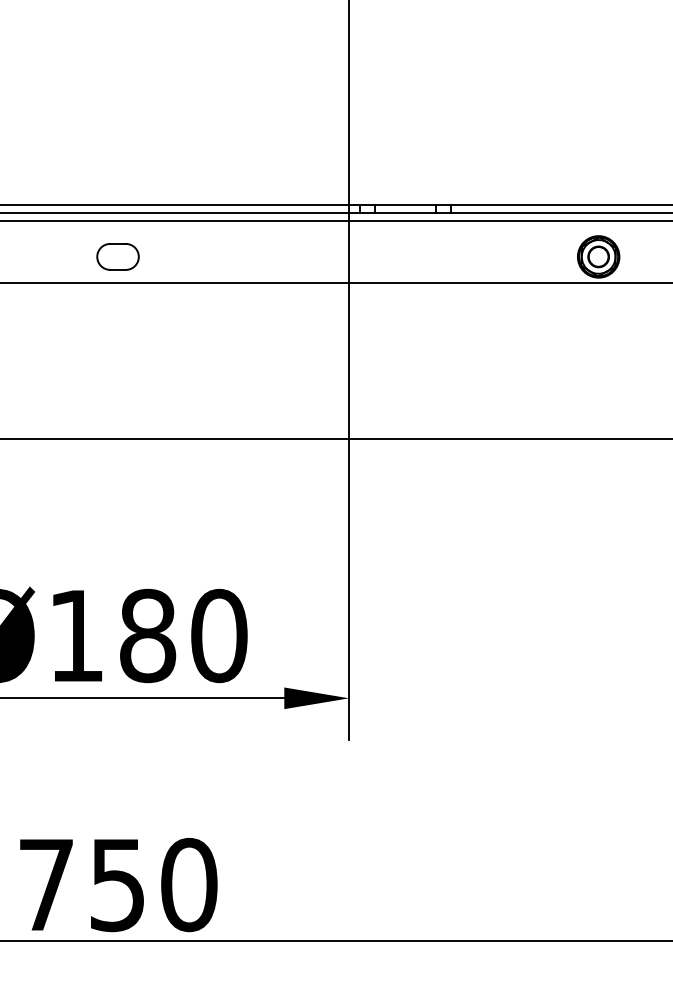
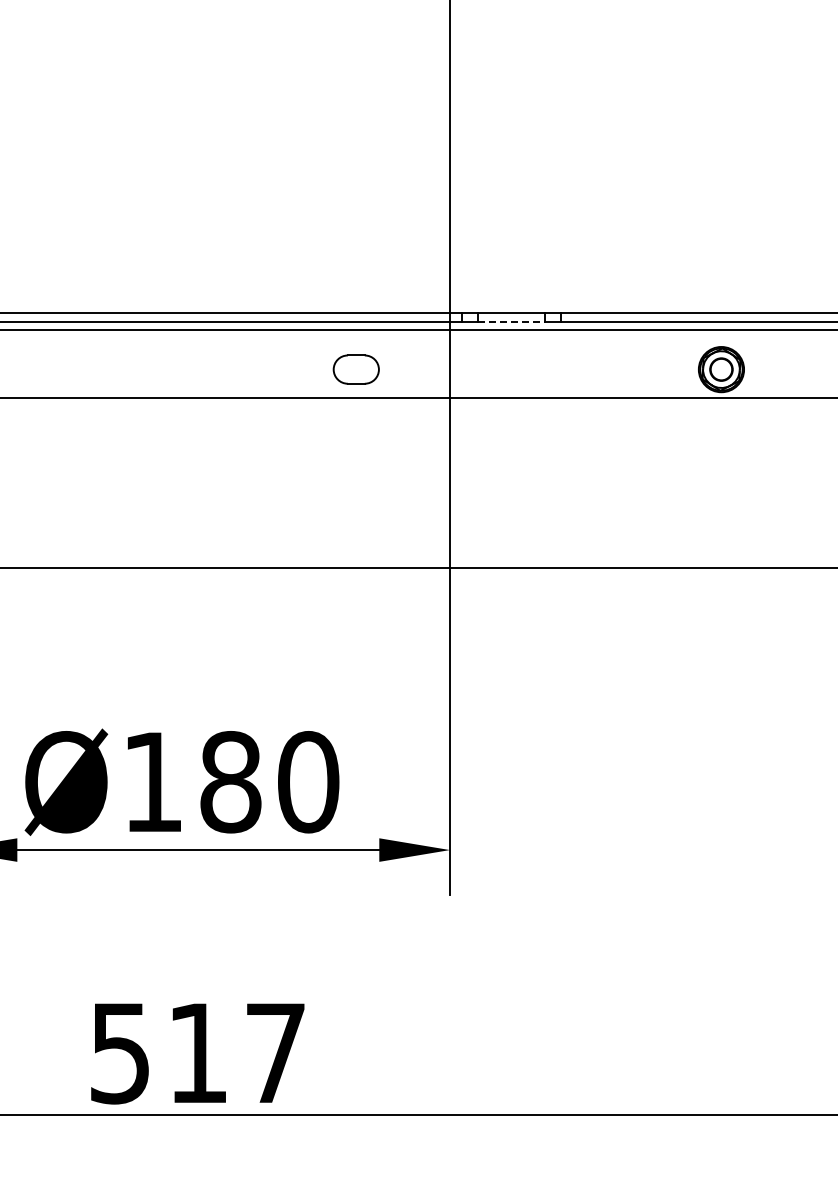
line: (405, 212) -> (511, 321), solid -> dashed
part: (117, 256) -> (355, 369), moved
text: (118, 885) -> (198, 1053), 750 -> 517

